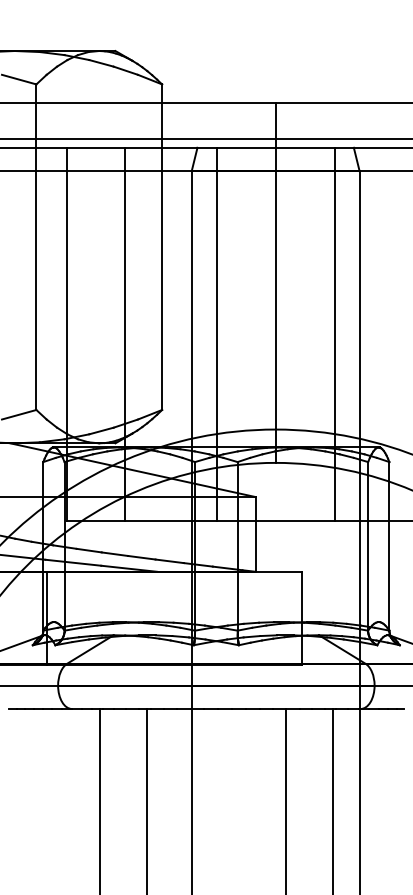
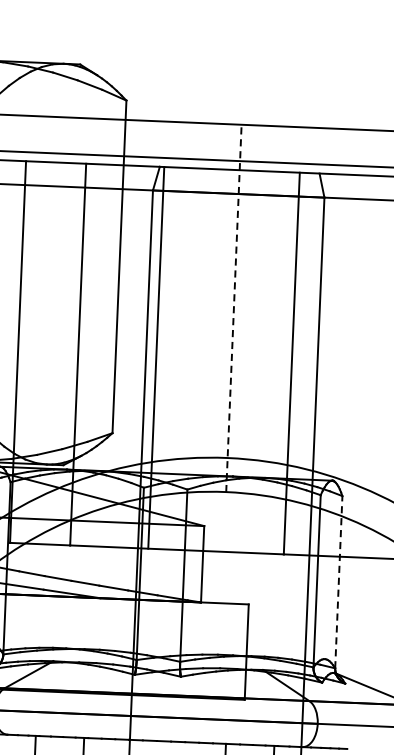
line: (275, 283) -> (233, 308), solid -> dashed
line: (216, 334) -> (155, 357), moved
line: (389, 545) -> (338, 581), solid -> dashed

